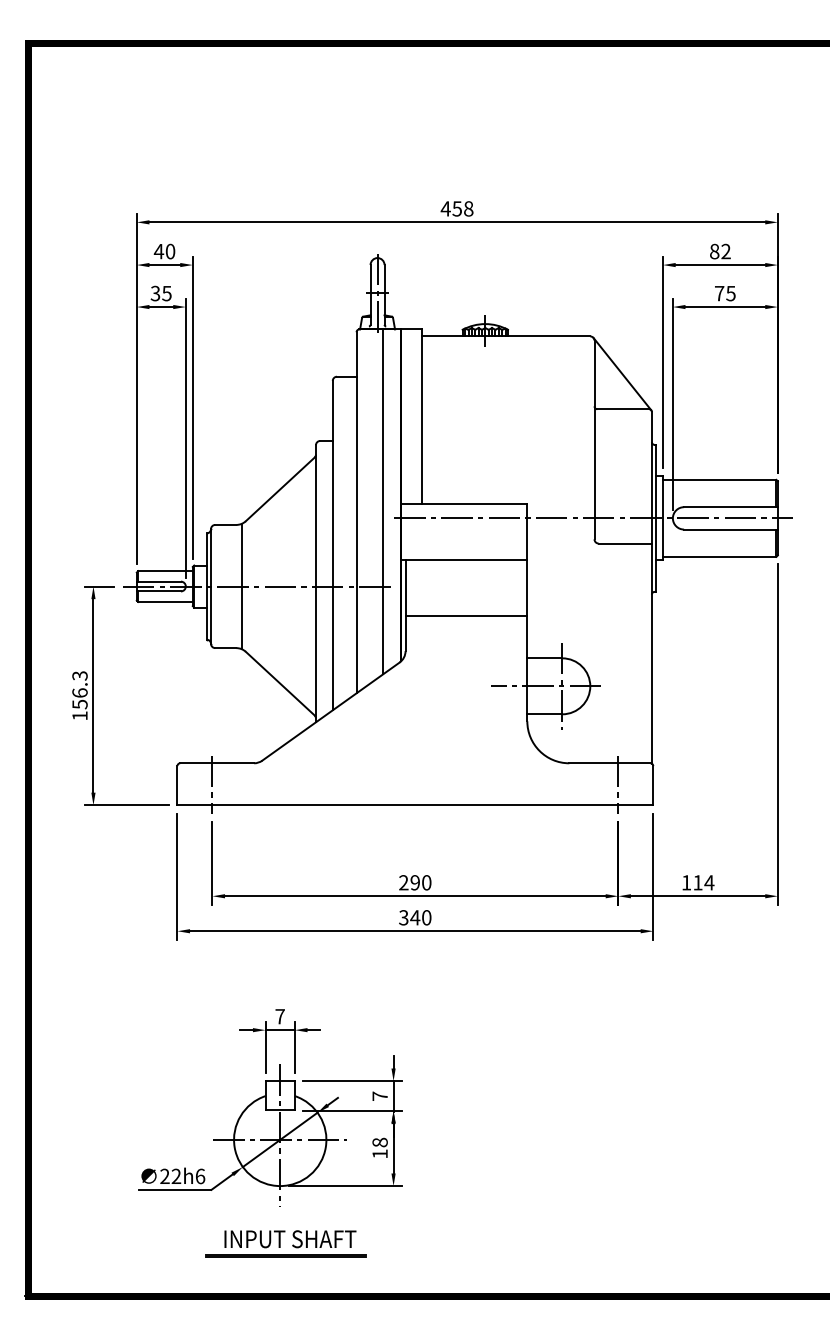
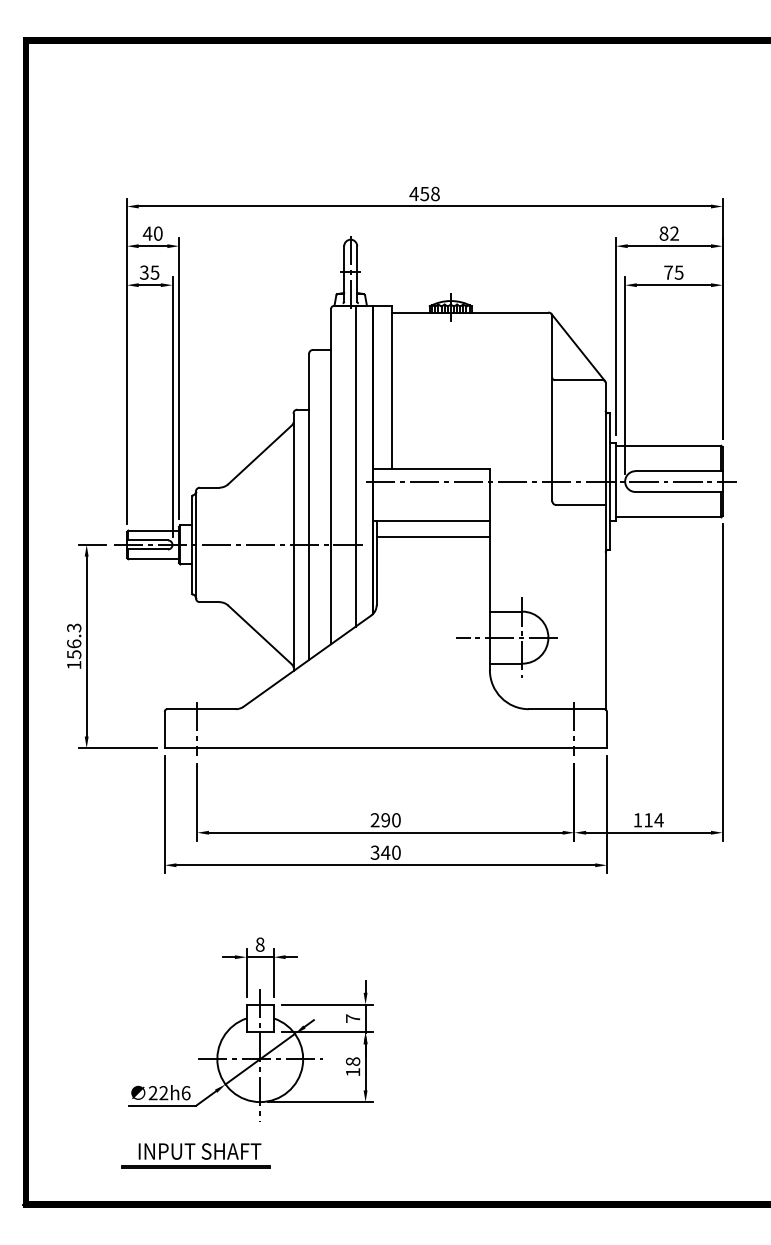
line: (241, 586) -> (224, 544), removed
line: (466, 616) -> (433, 537), moved
text: (279, 1016) -> (259, 944), 7 -> 8
part: (285, 1243) -> (195, 1155), moved

